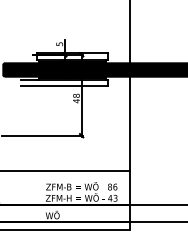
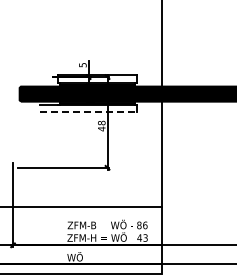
line: (64, 86) -> (88, 112), solid -> dashed

